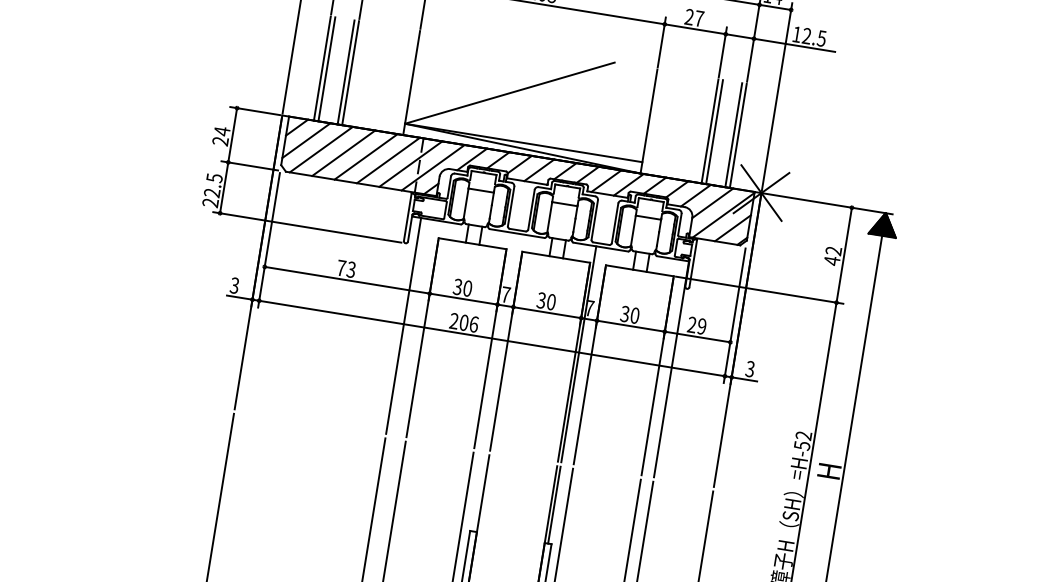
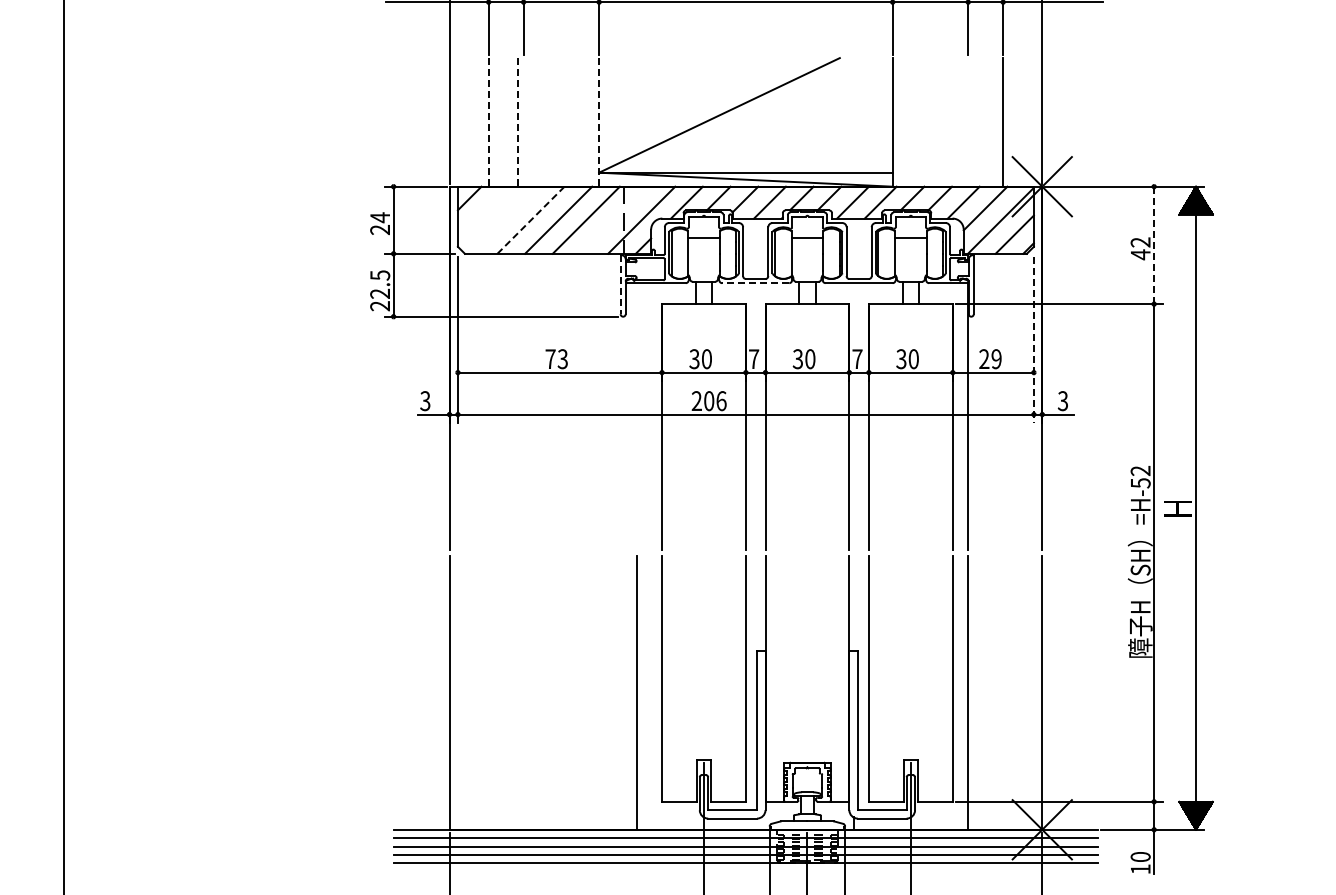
line: (322, 68) -> (488, 122), solid -> dashed
line: (327, 69) -> (494, 122), removed
line: (346, 72) -> (518, 122), solid -> dashed
line: (350, 73) -> (523, 122), removed
line: (411, 83) -> (599, 122), solid -> dashed
line: (710, 131) -> (968, 122), removed
line: (714, 132) -> (973, 122), removed
line: (733, 135) -> (997, 122), removed
line: (306, 139) -> (483, 211), removed
line: (320, 148) -> (502, 219), removed
line: (344, 152) -> (531, 219), solid -> dashed
line: (410, 163) -> (613, 219), removed
line: (407, 217) -> (620, 285), solid -> dashed
line: (516, 233) -> (755, 283), solid -> dashed
line: (844, 255) -> (1154, 245), solid -> dashed
line: (734, 316) -> (1033, 340), solid -> dashed
line: (403, 325) -> (636, 416), removed
line: (578, 354) -> (853, 416), removed
line: (554, 504) -> (853, 602), removed

